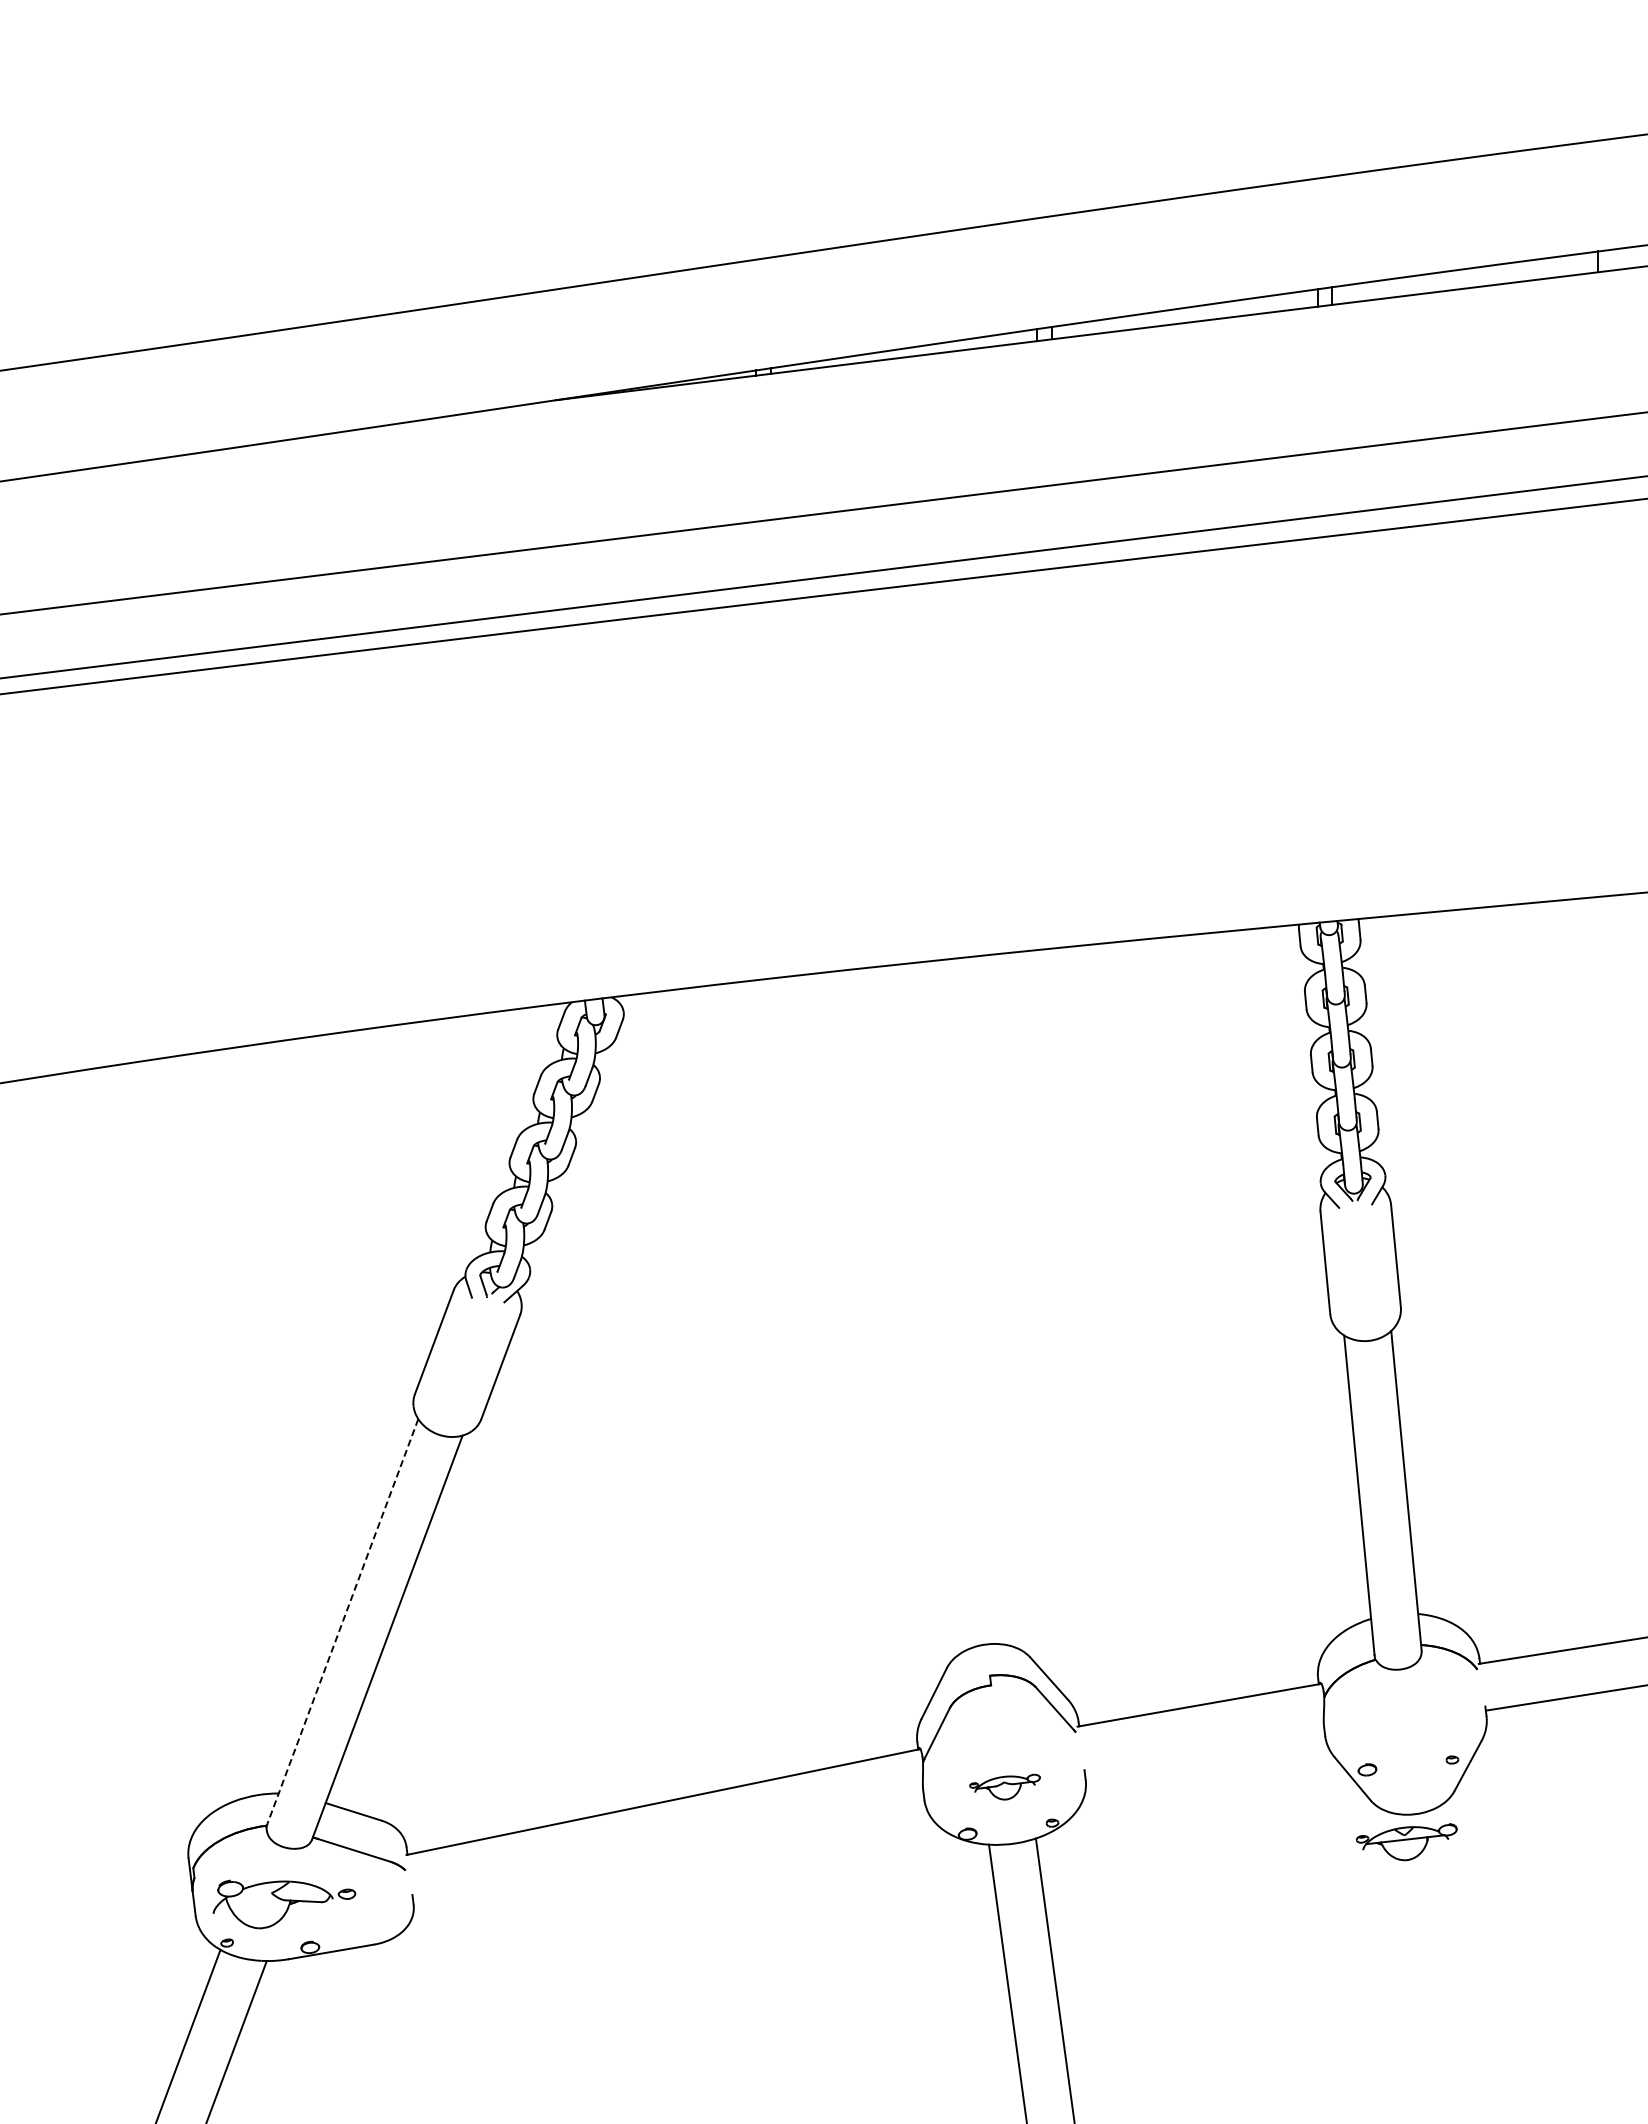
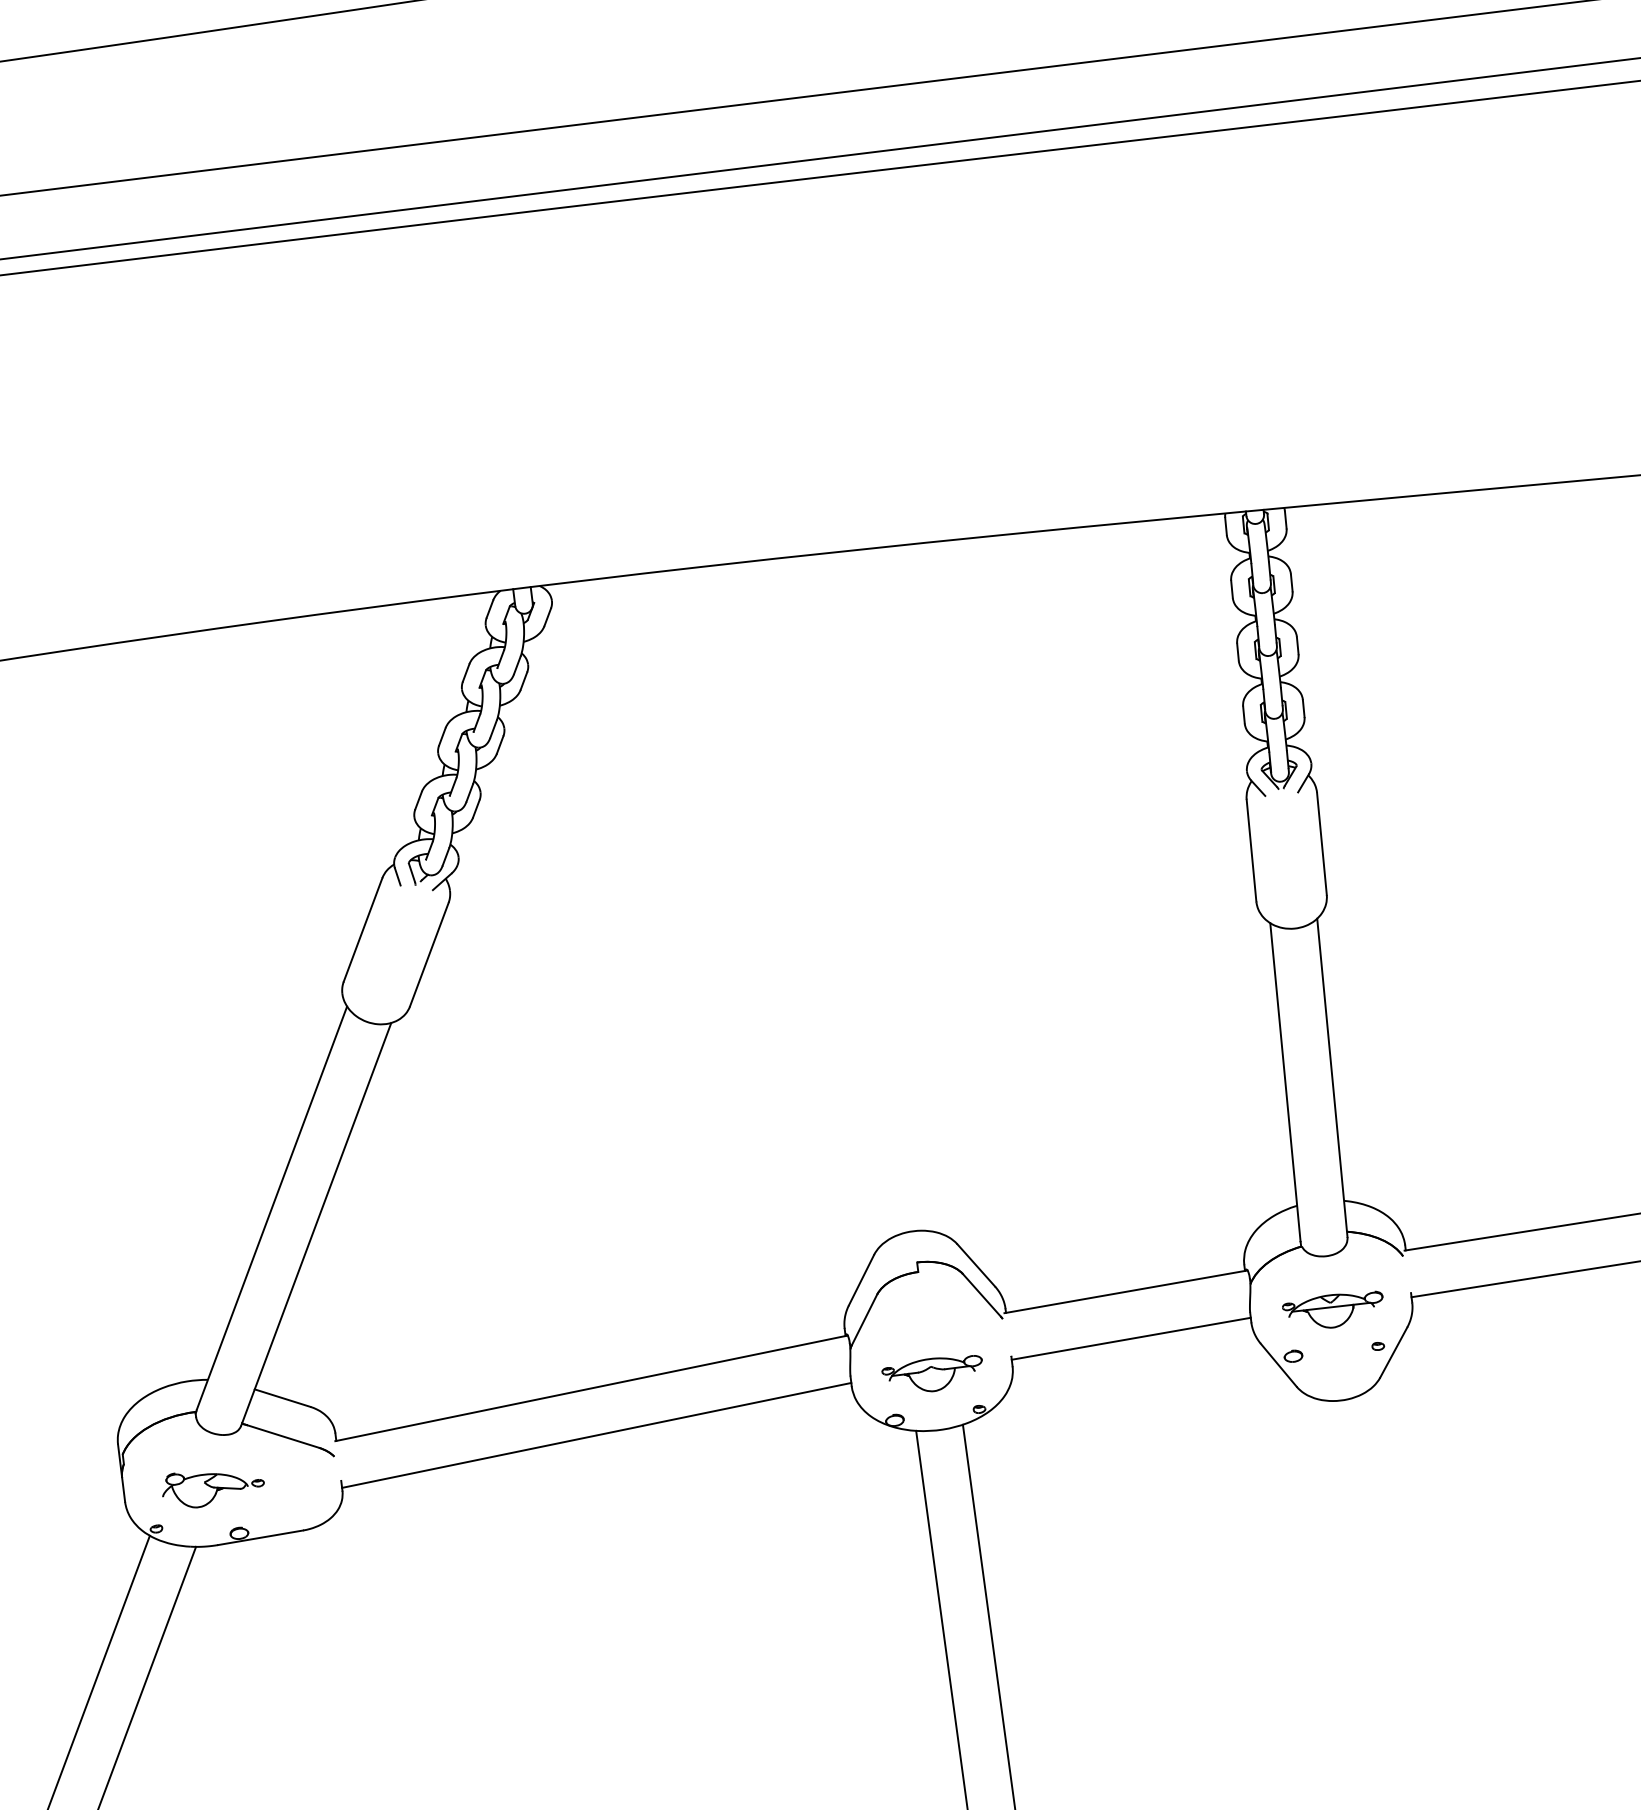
line: (343, 1621) -> (272, 1208), dashed -> solid
line: (1204, 1752) -> (1131, 1338), added
part: (1004, 1786) -> (931, 1372), size x1.43
part: (1406, 1842) -> (1332, 1310), moved
line: (668, 1848) -> (596, 1434), added
part: (283, 1904) -> (212, 1490), size x0.71

